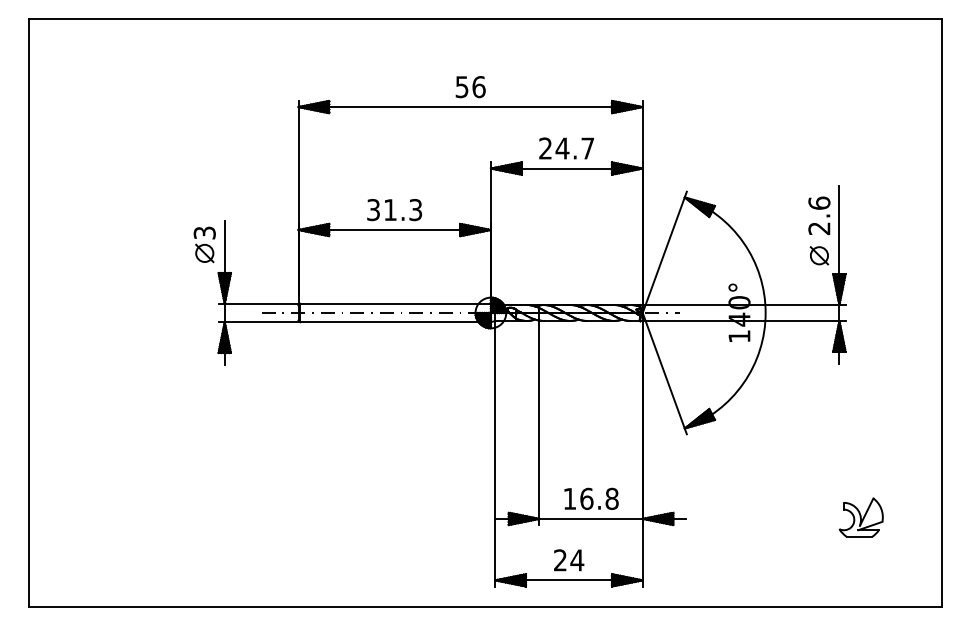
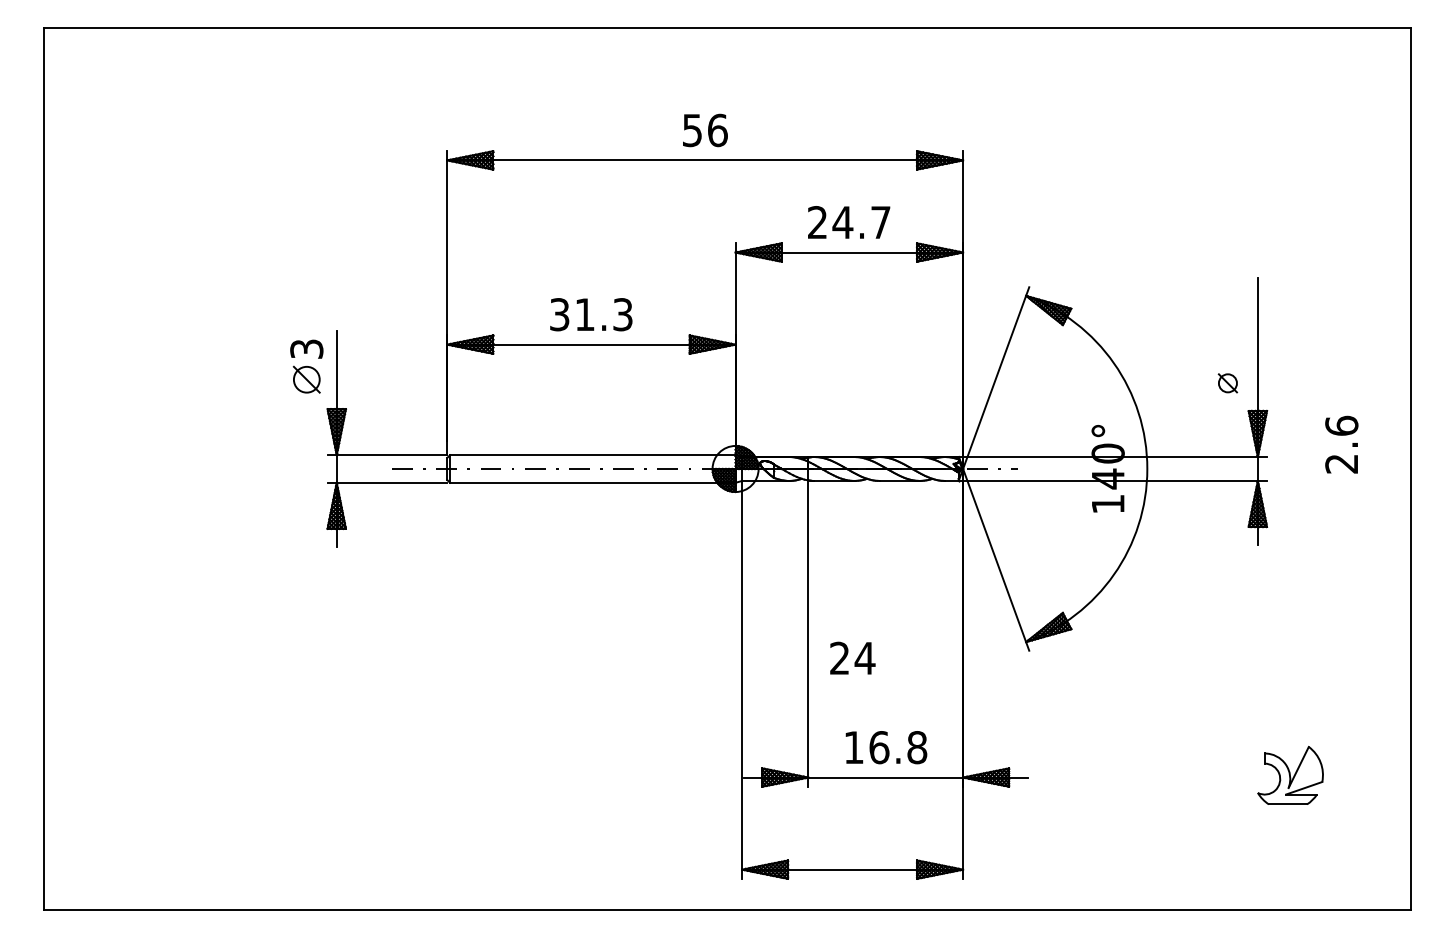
text: (819, 215) -> (1341, 444), moved
part: (819, 255) -> (1228, 382), size x0.7
text: (569, 560) -> (853, 658), moved

